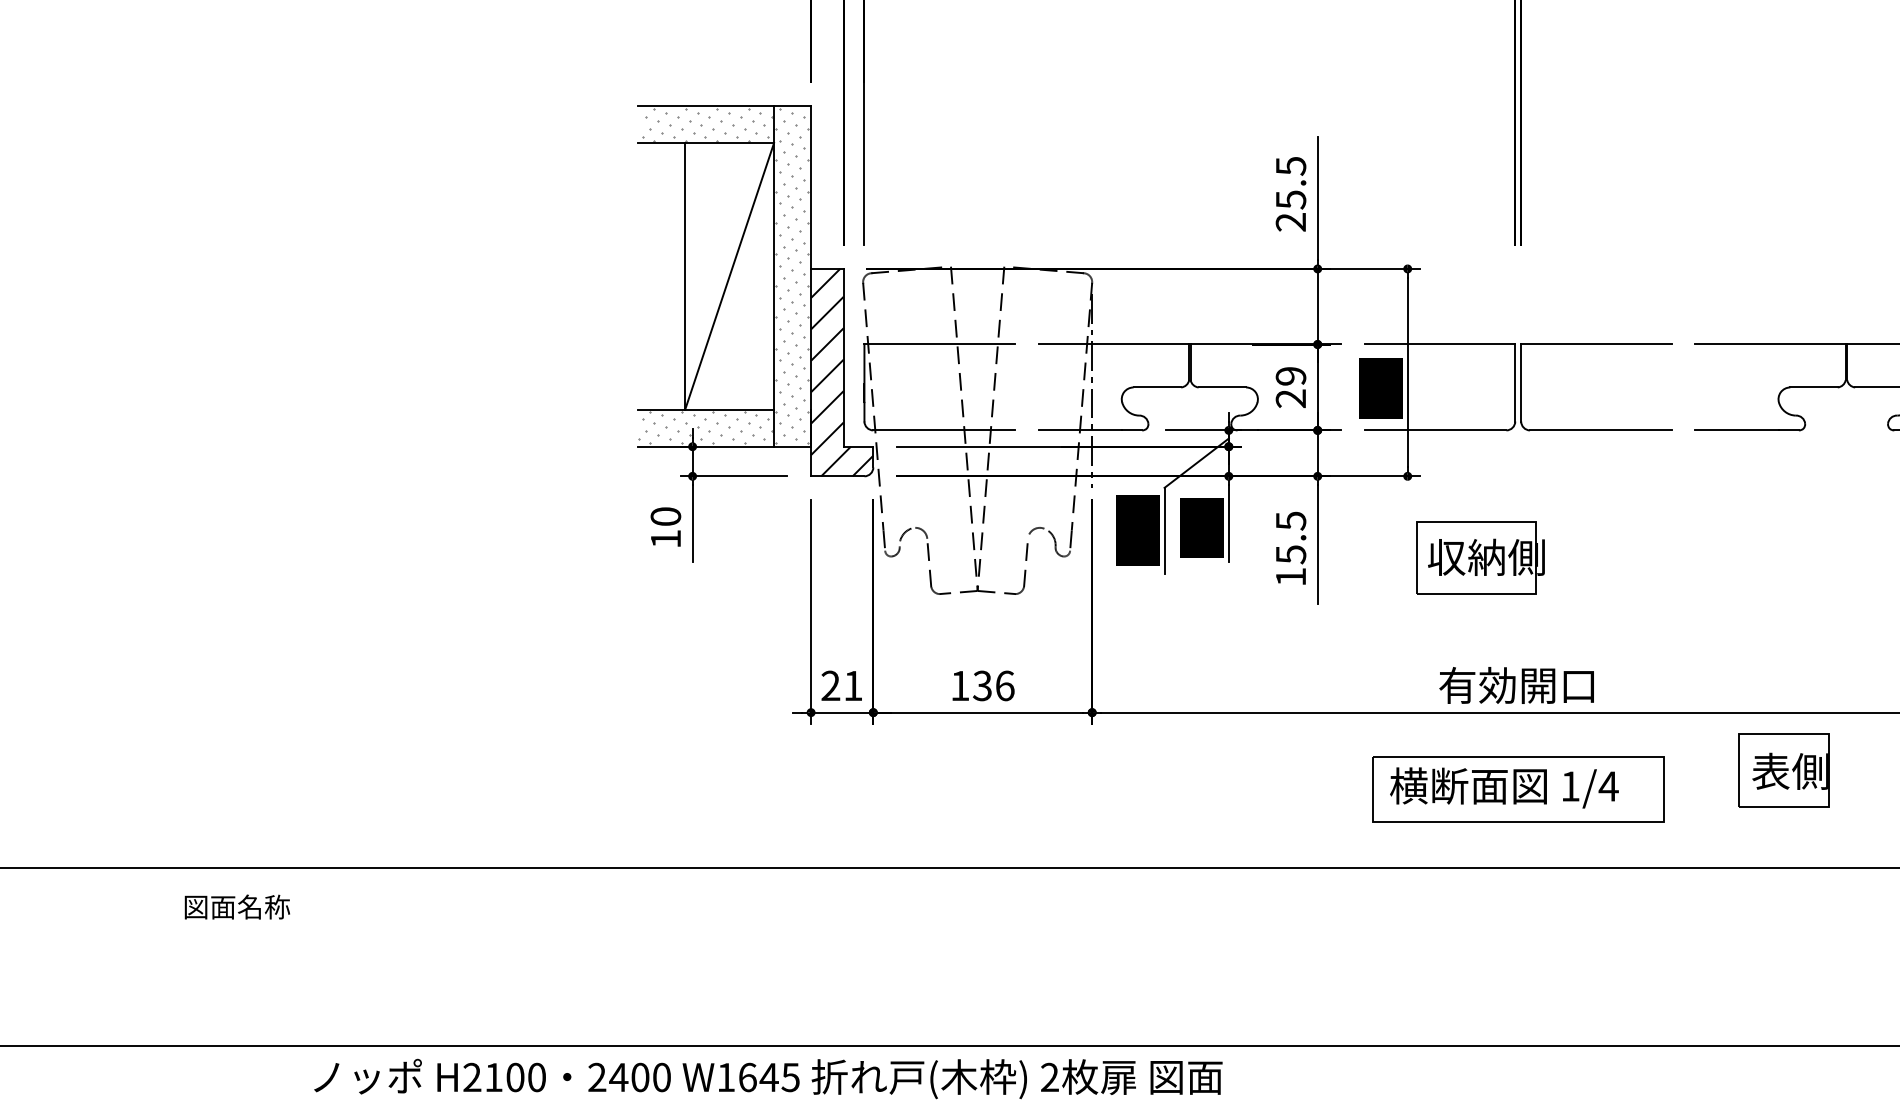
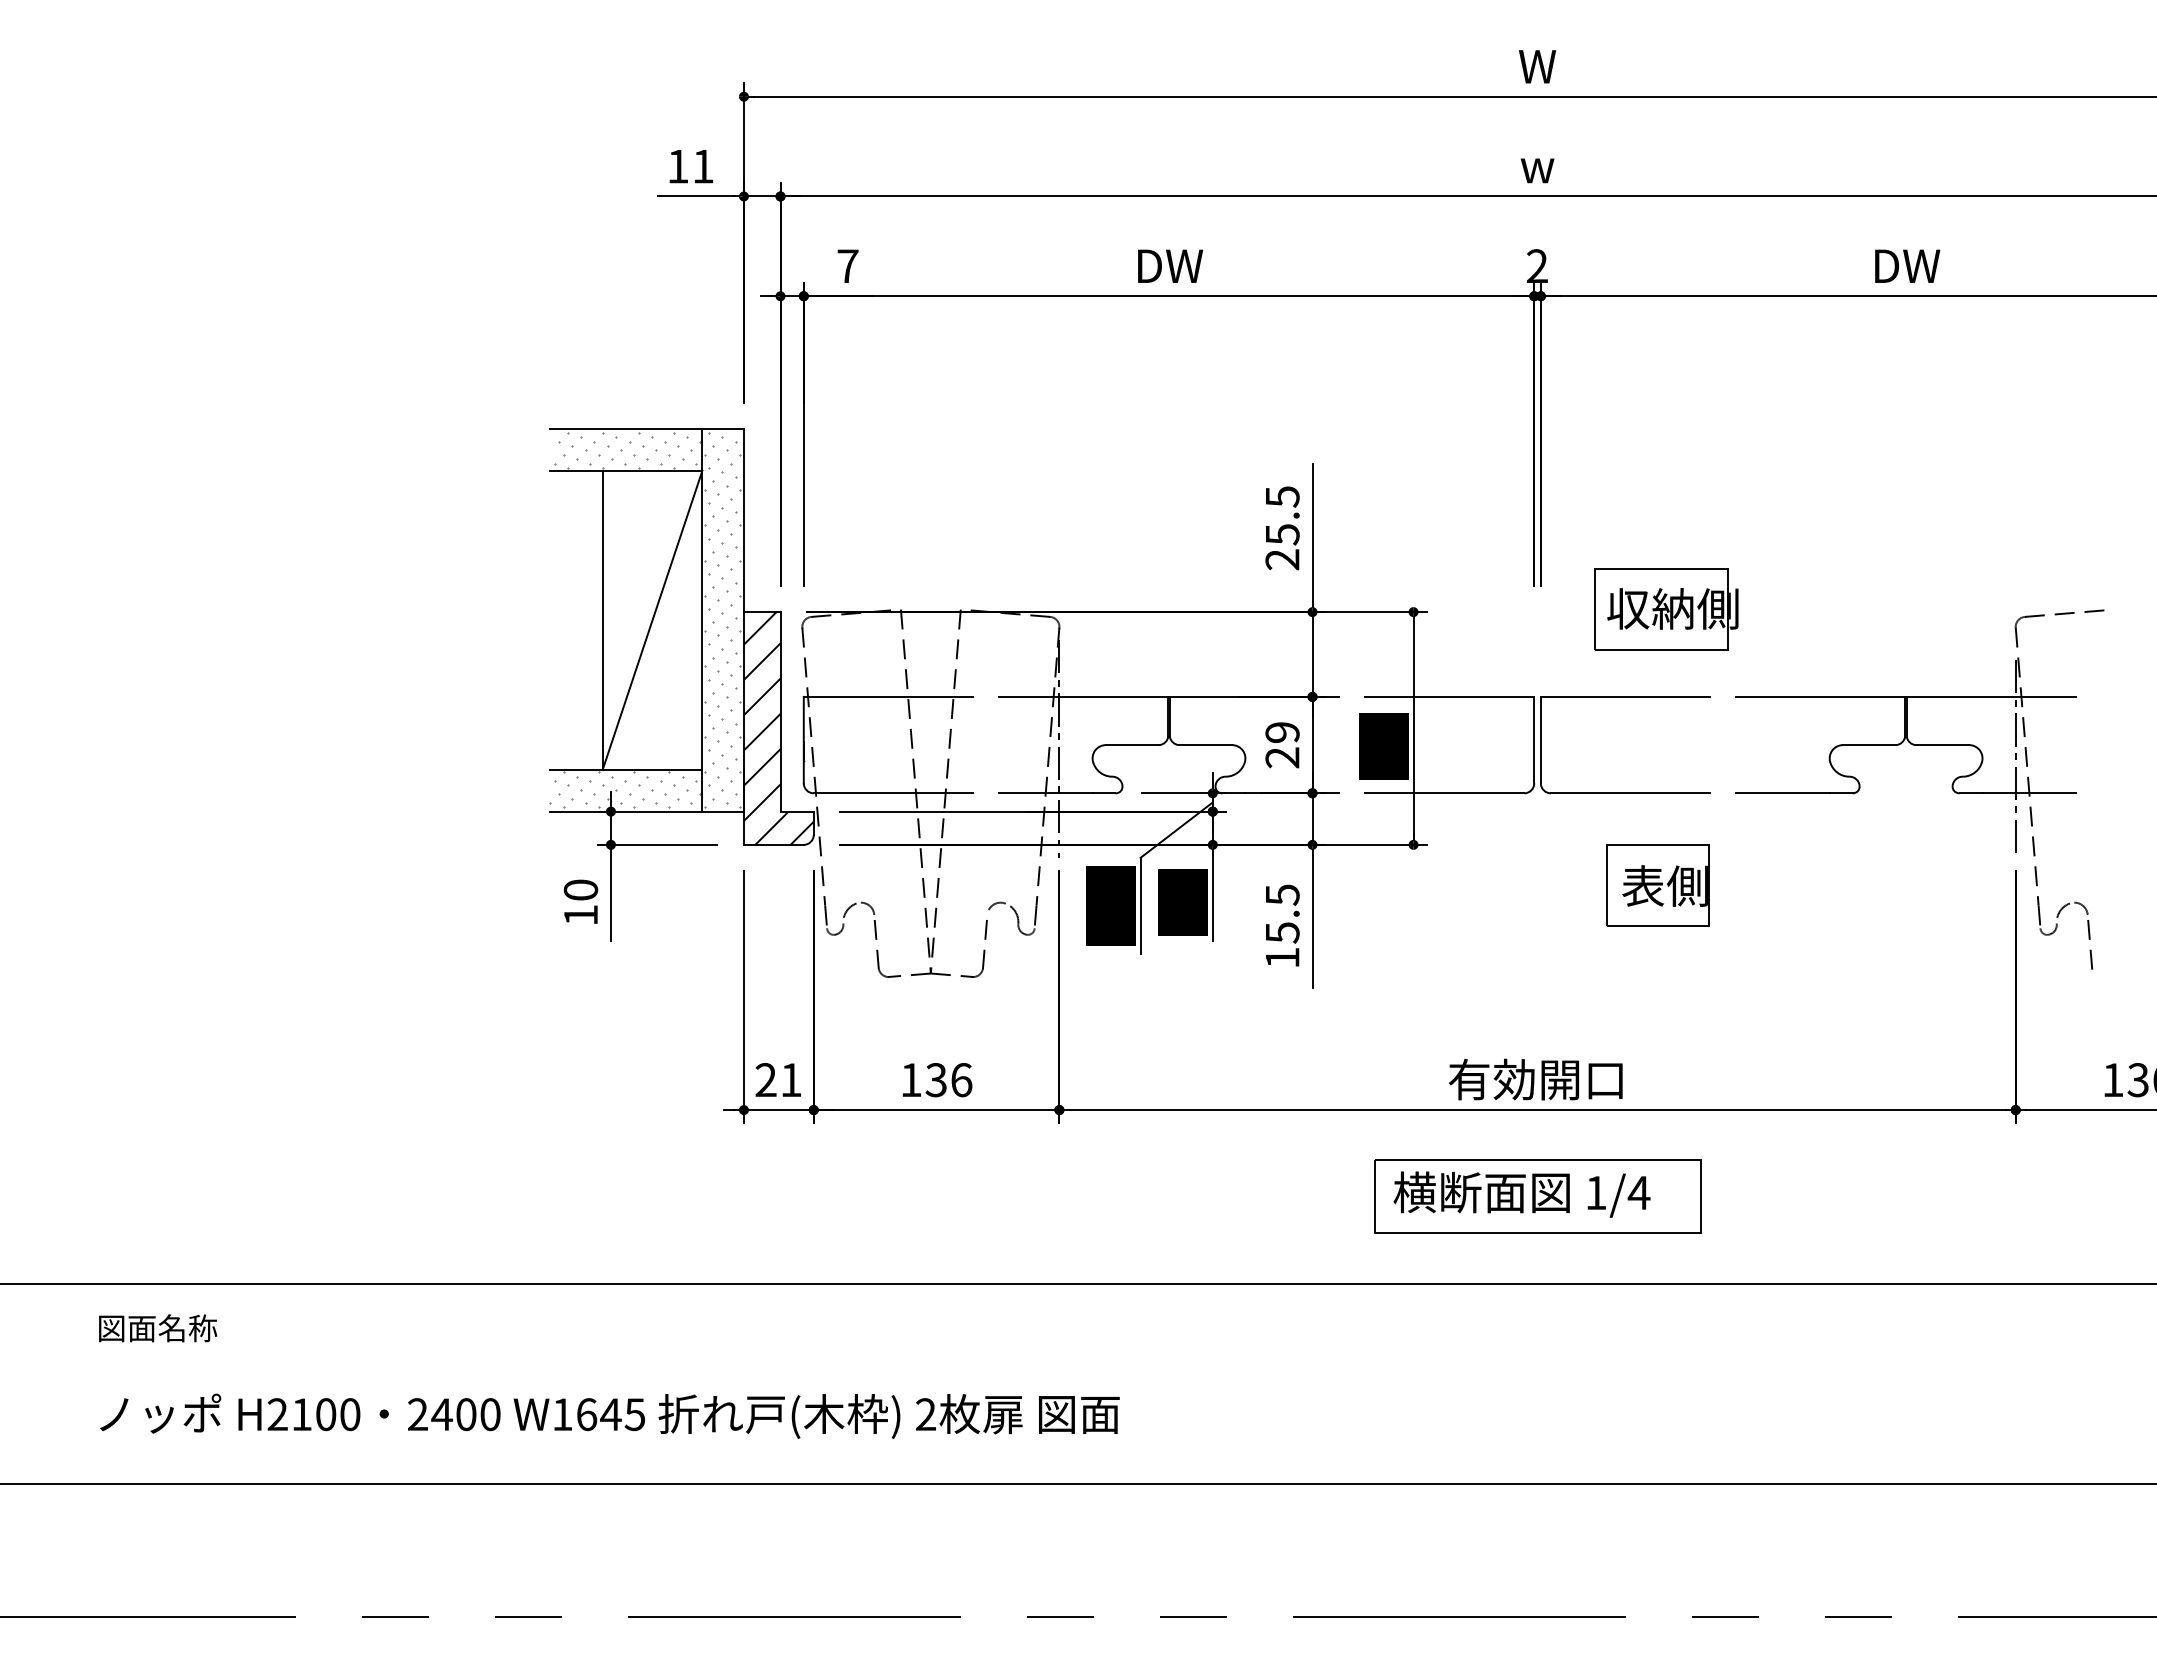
part: (1480, 557) -> (1666, 609), moved
part: (1783, 770) -> (1657, 885), moved
text: (237, 907) -> (158, 1328), moved
text: (767, 1078) -> (609, 1415), moved

